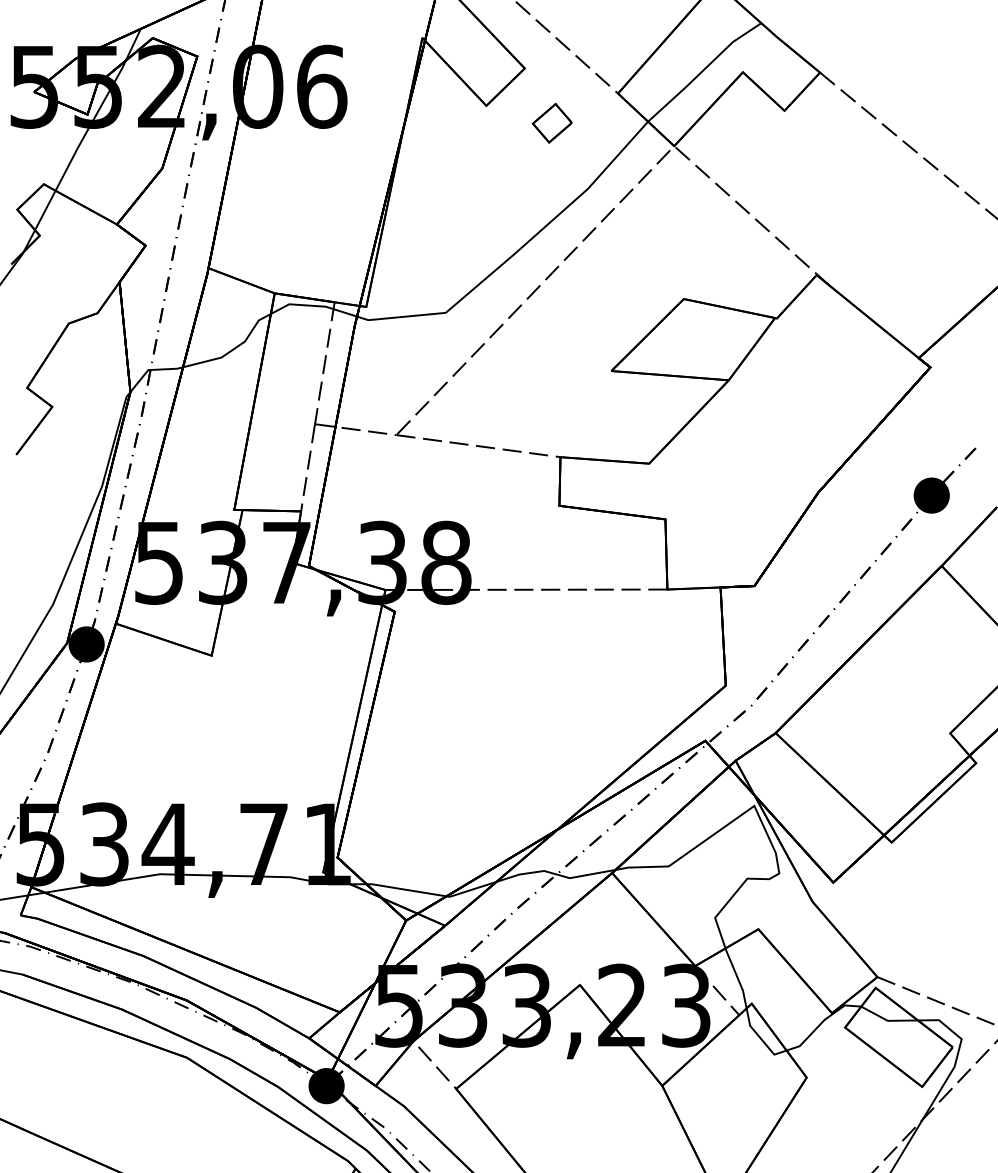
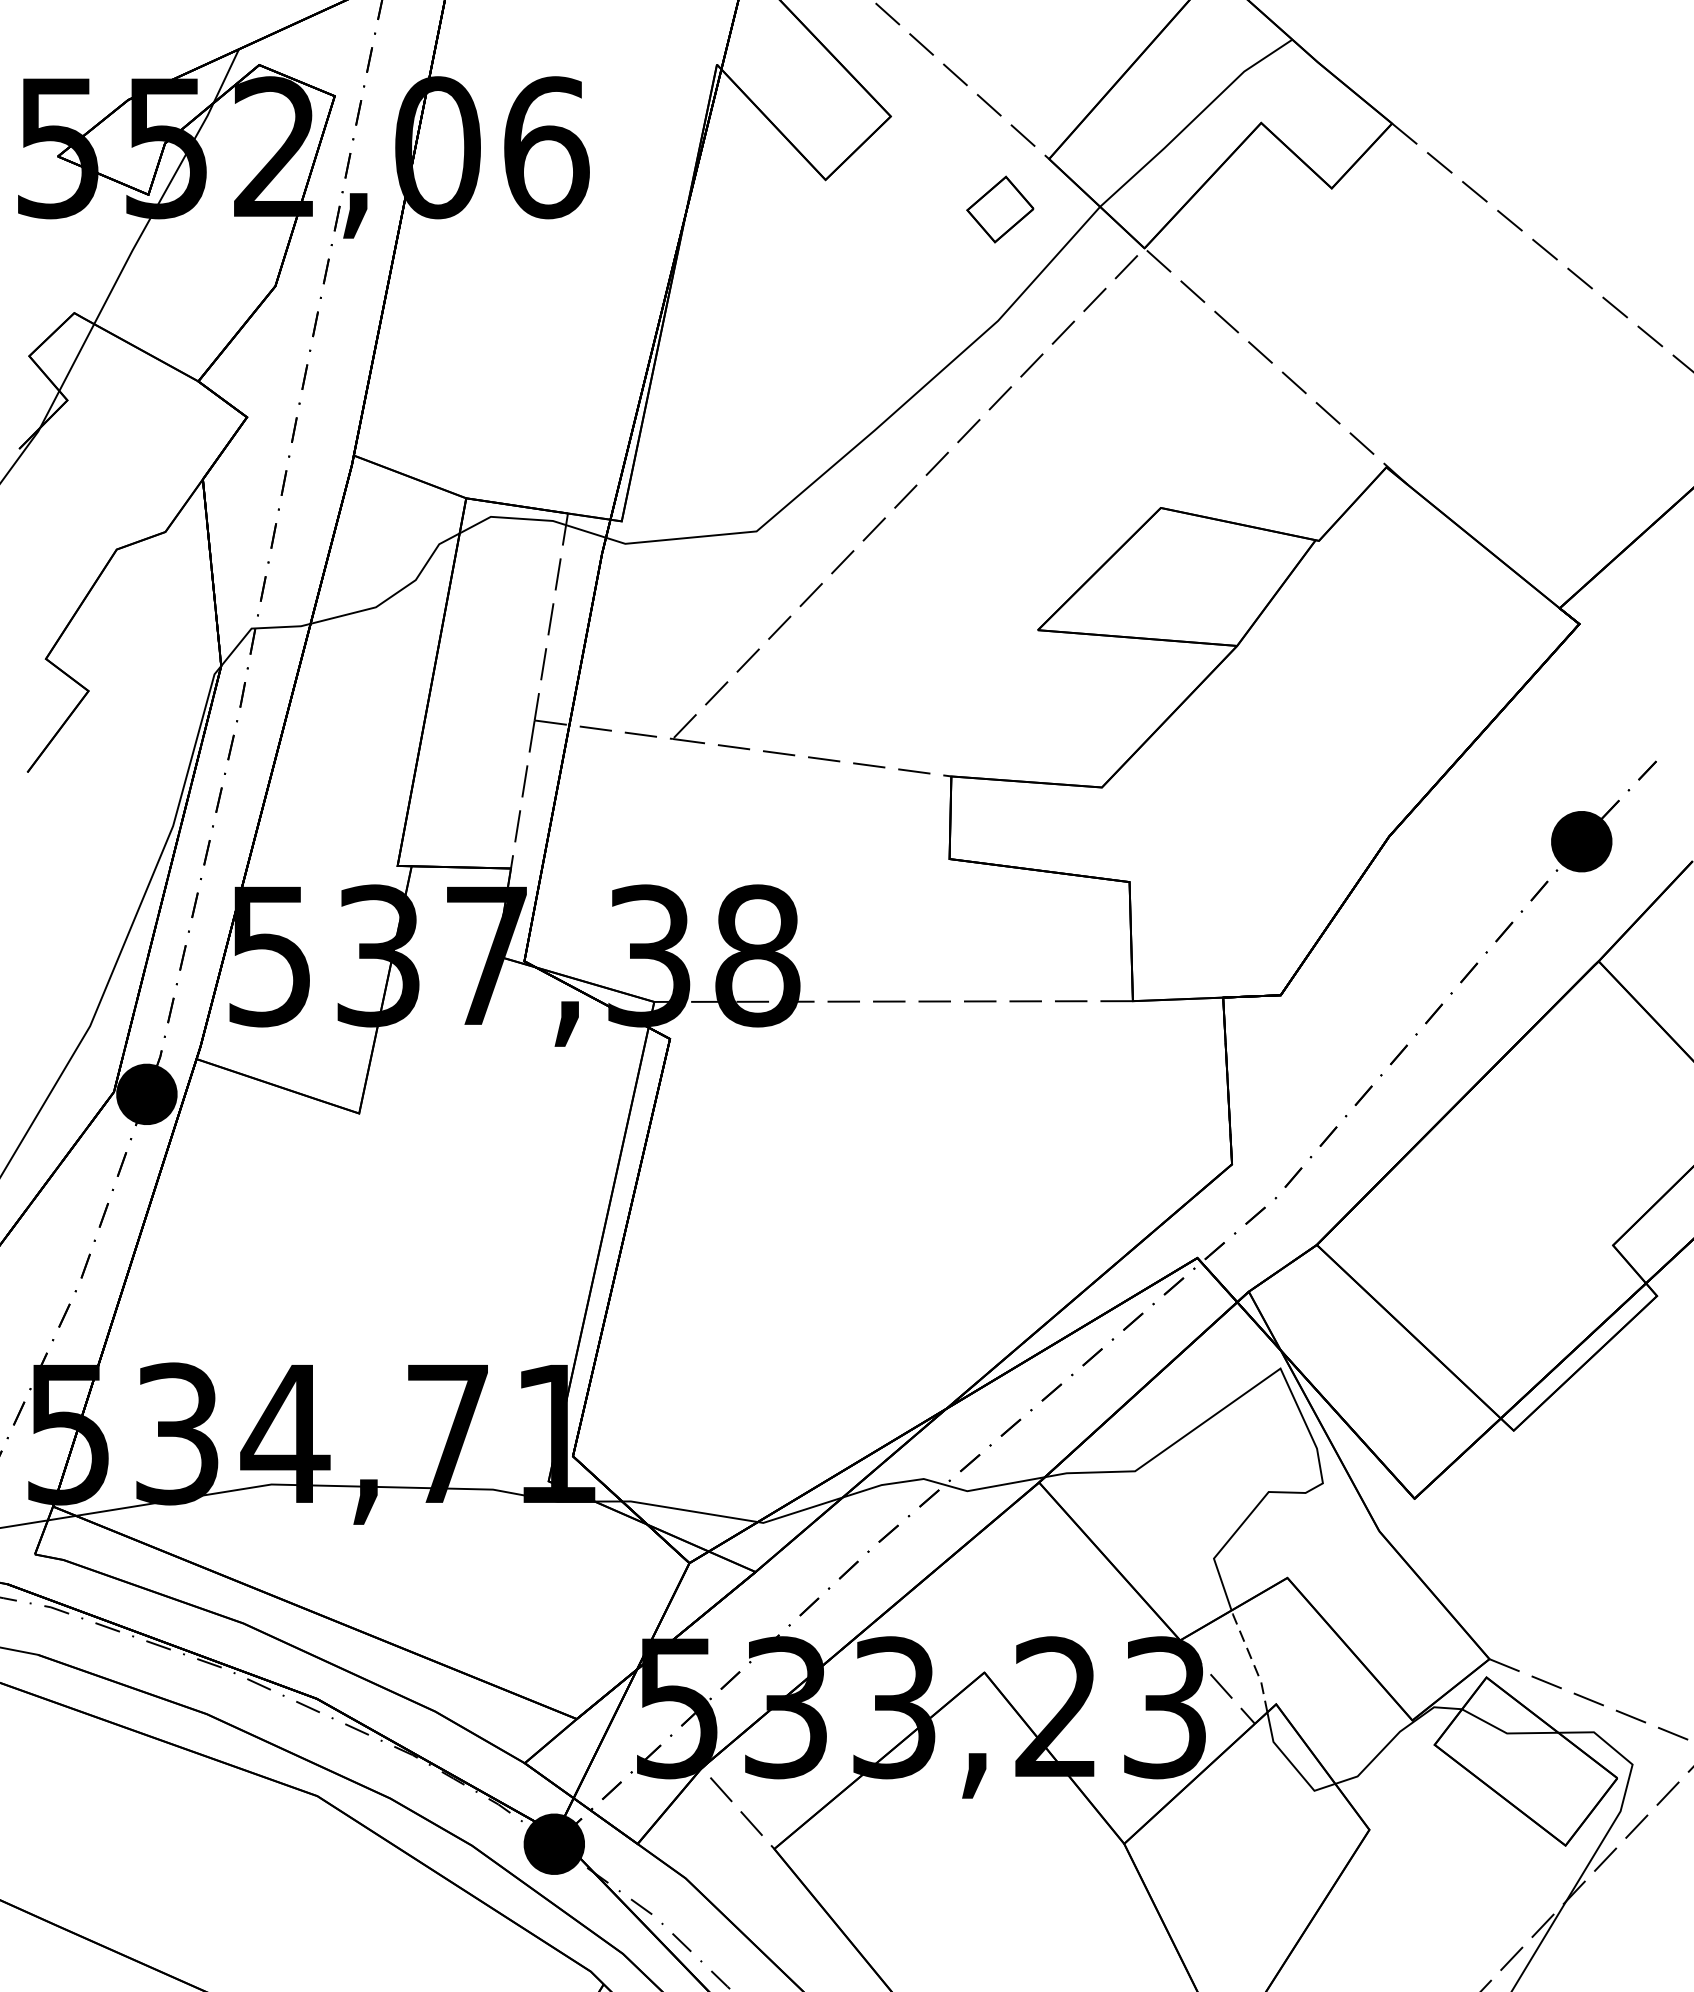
part: (551, 122) -> (998, 208), moved
line: (737, 977) -> (1251, 1659), solid -> dashed

